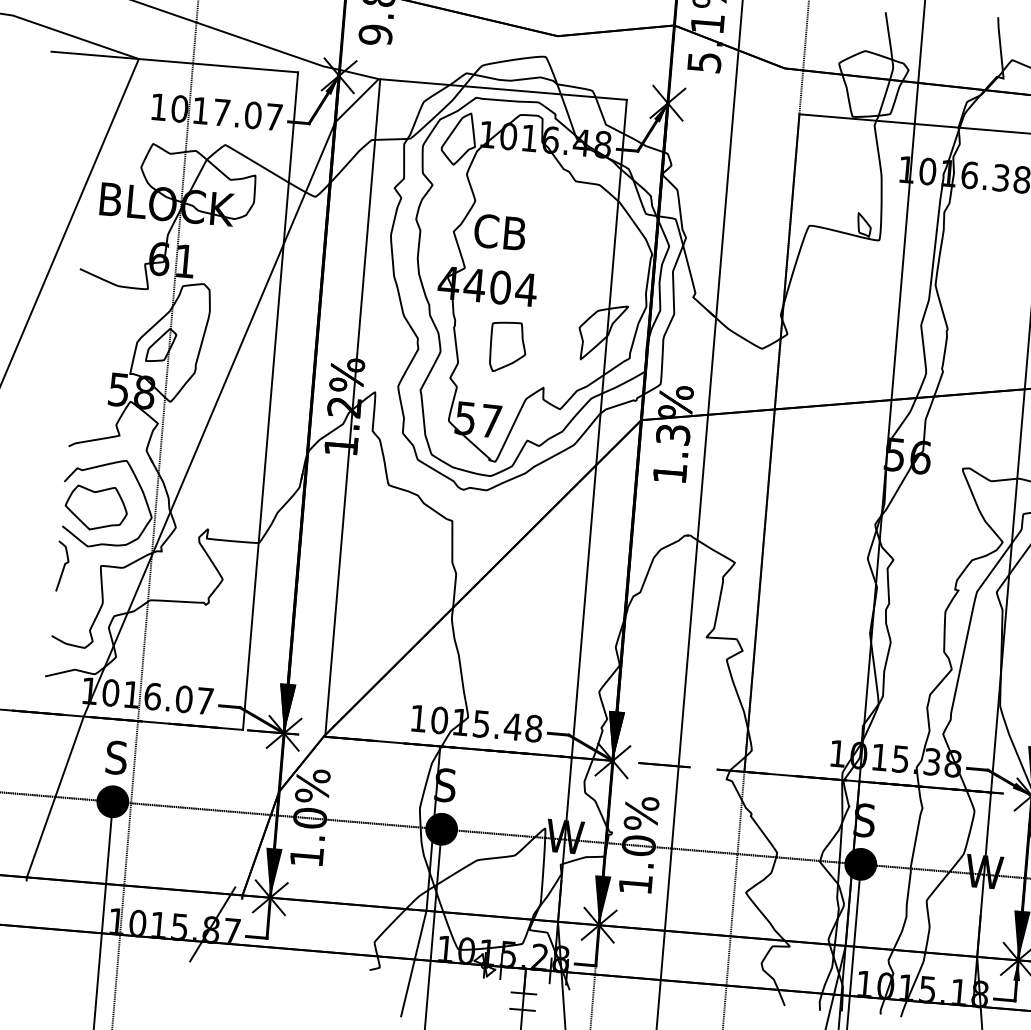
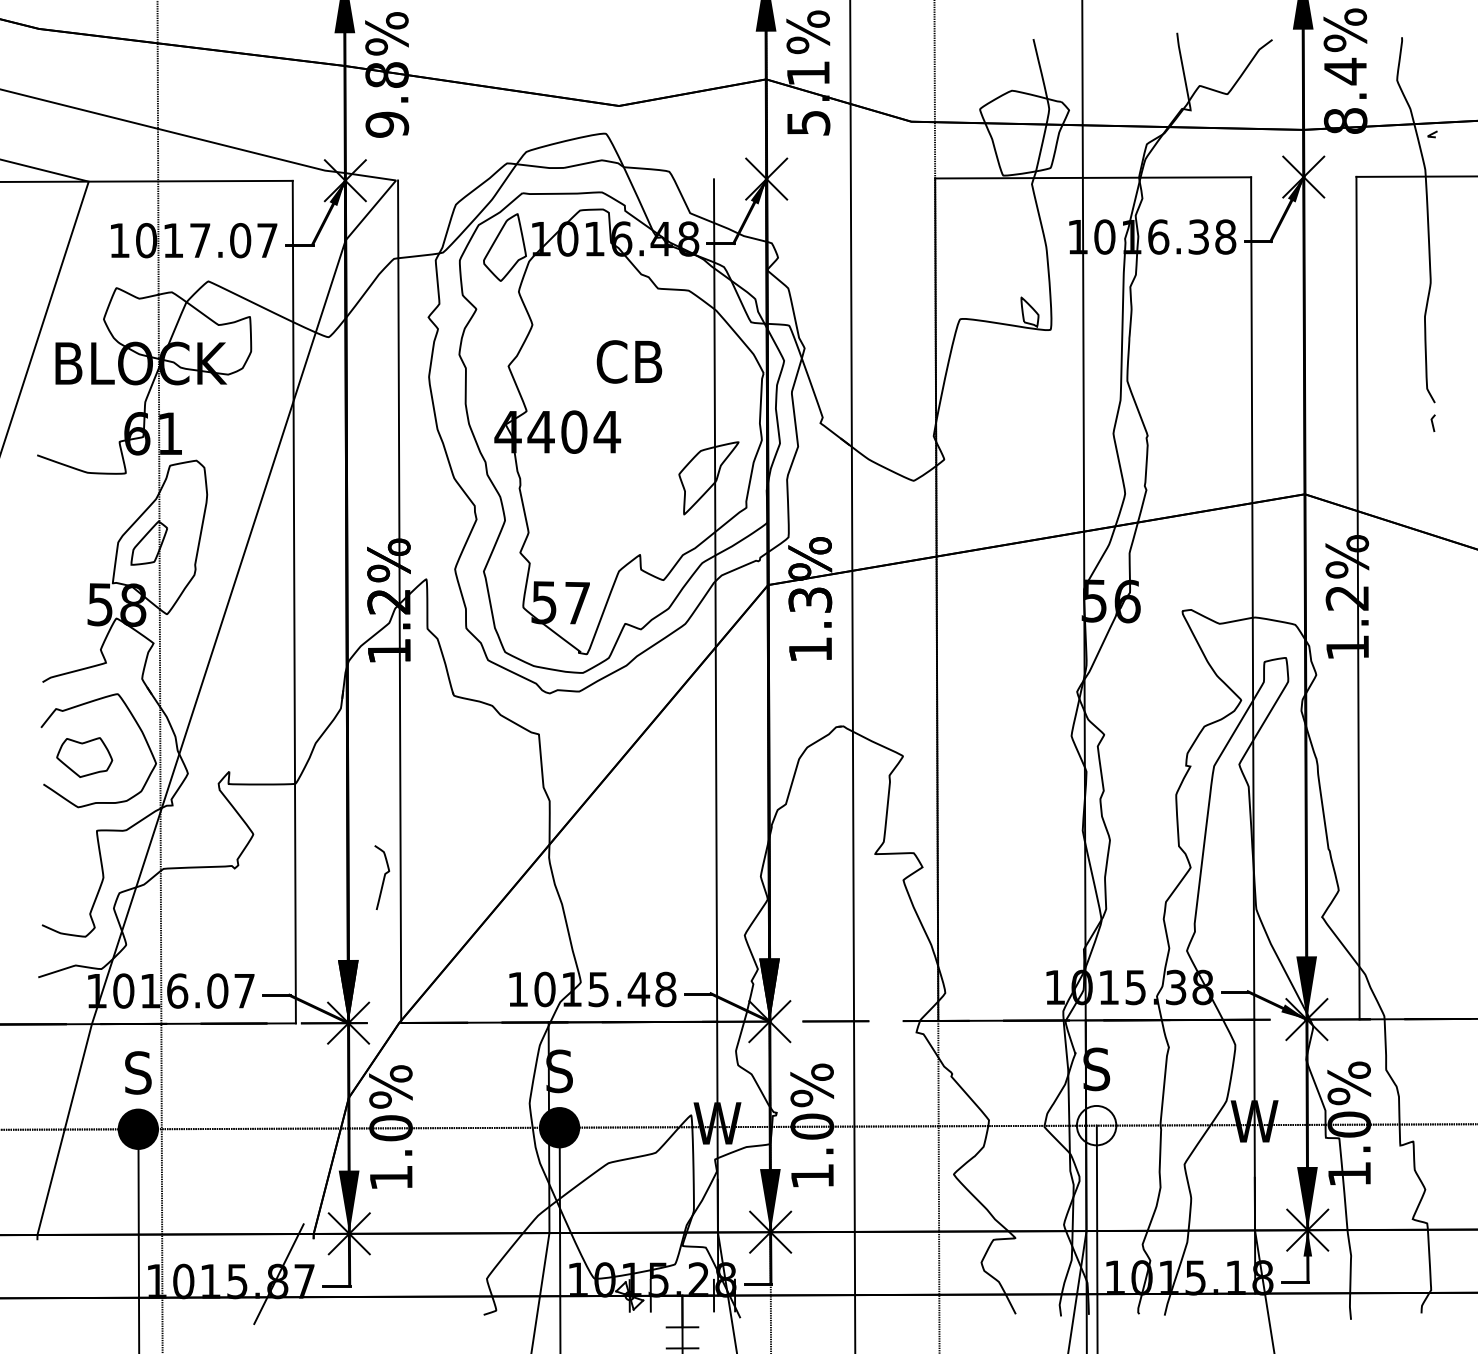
line: (503, 89) -> (555, 179), removed
text: (500, 232) -> (629, 361), moved
part: (508, 347) -> (590, 507), removed
part: (96, 508) -> (84, 757), size x0.7
curve: (63, 566) -> (383, 877), moved
fill: (860, 864) -> (1096, 1125), removed

